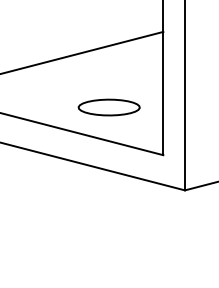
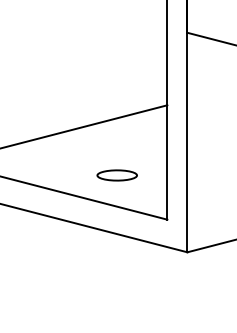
part: (109, 107) -> (117, 175), size x0.7

